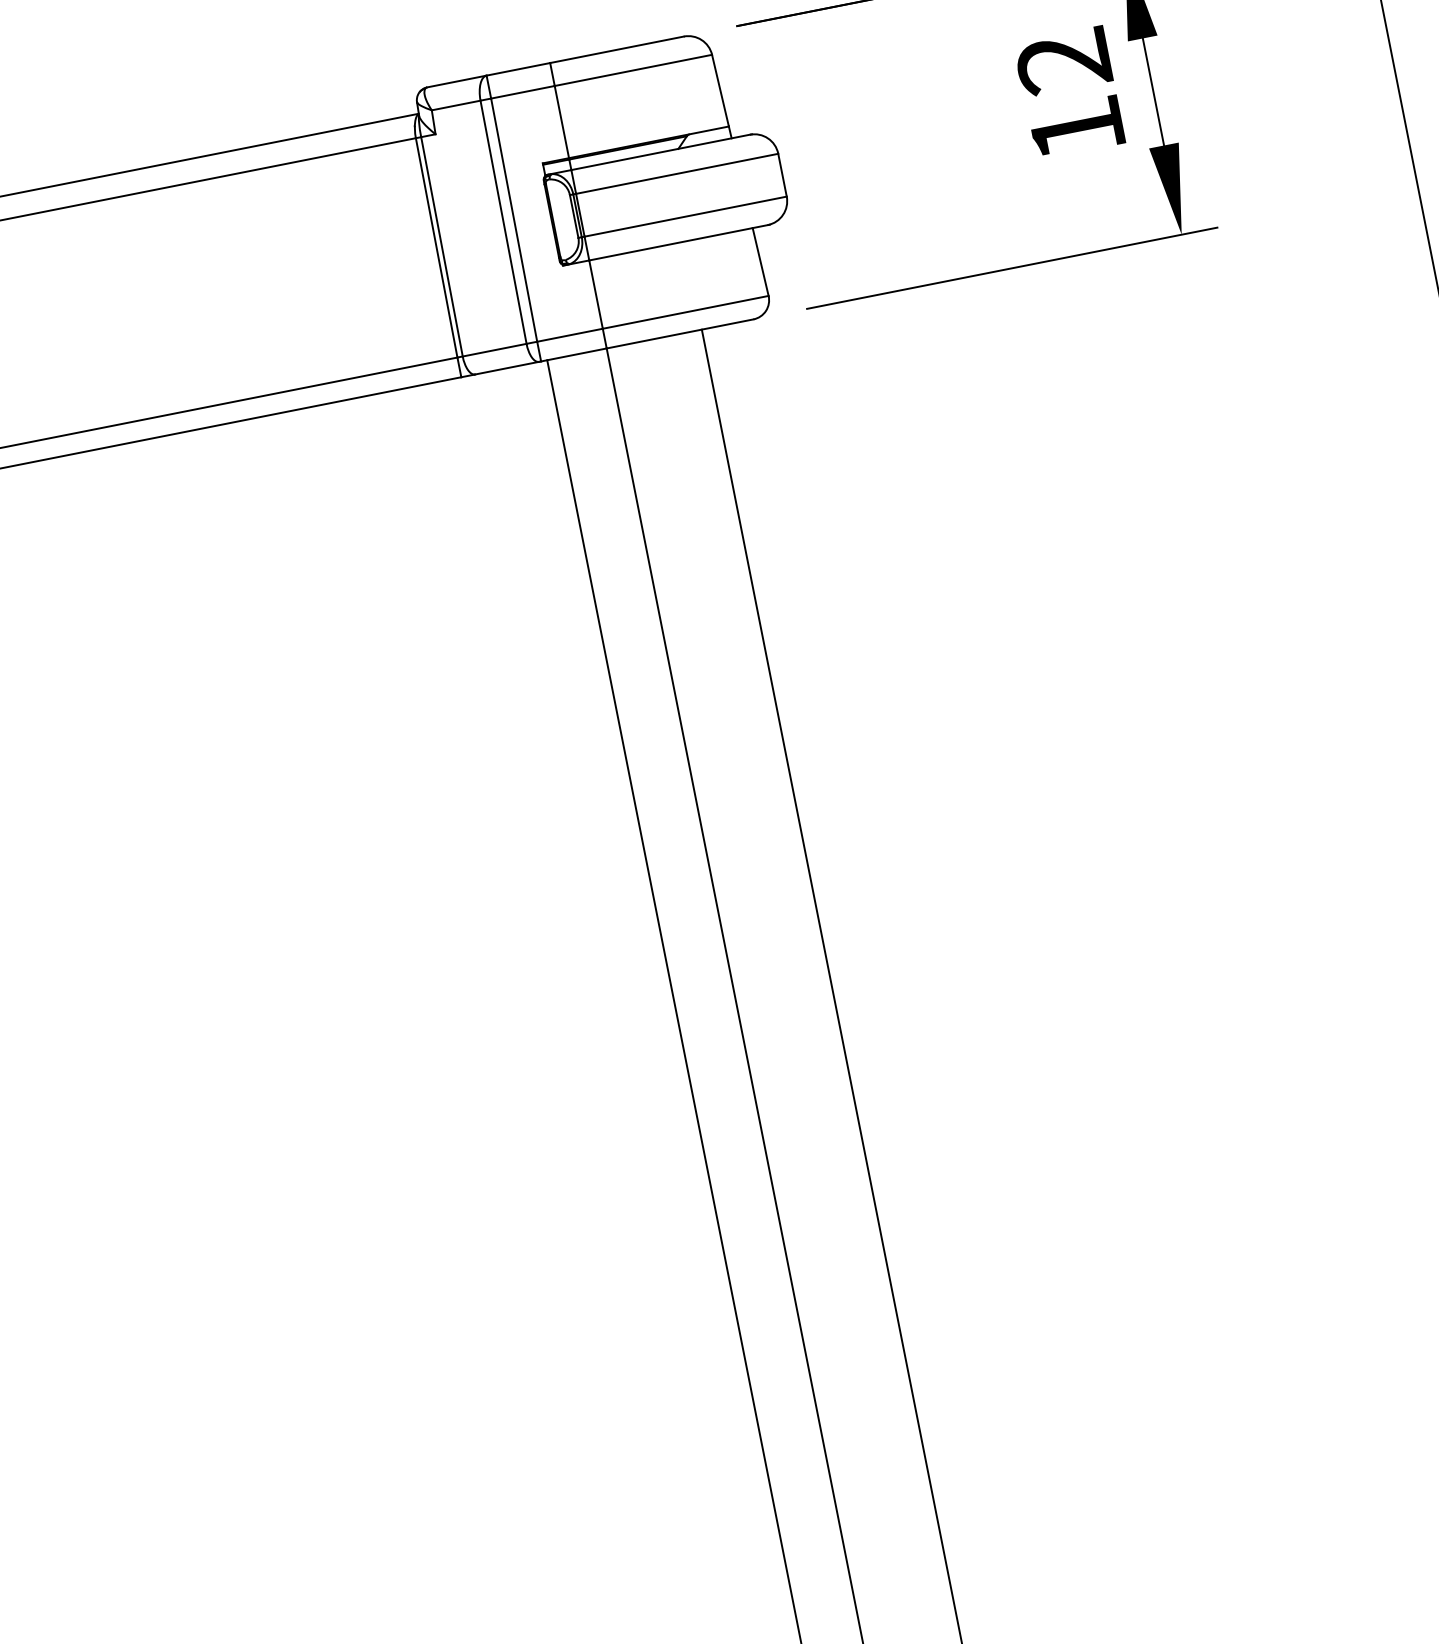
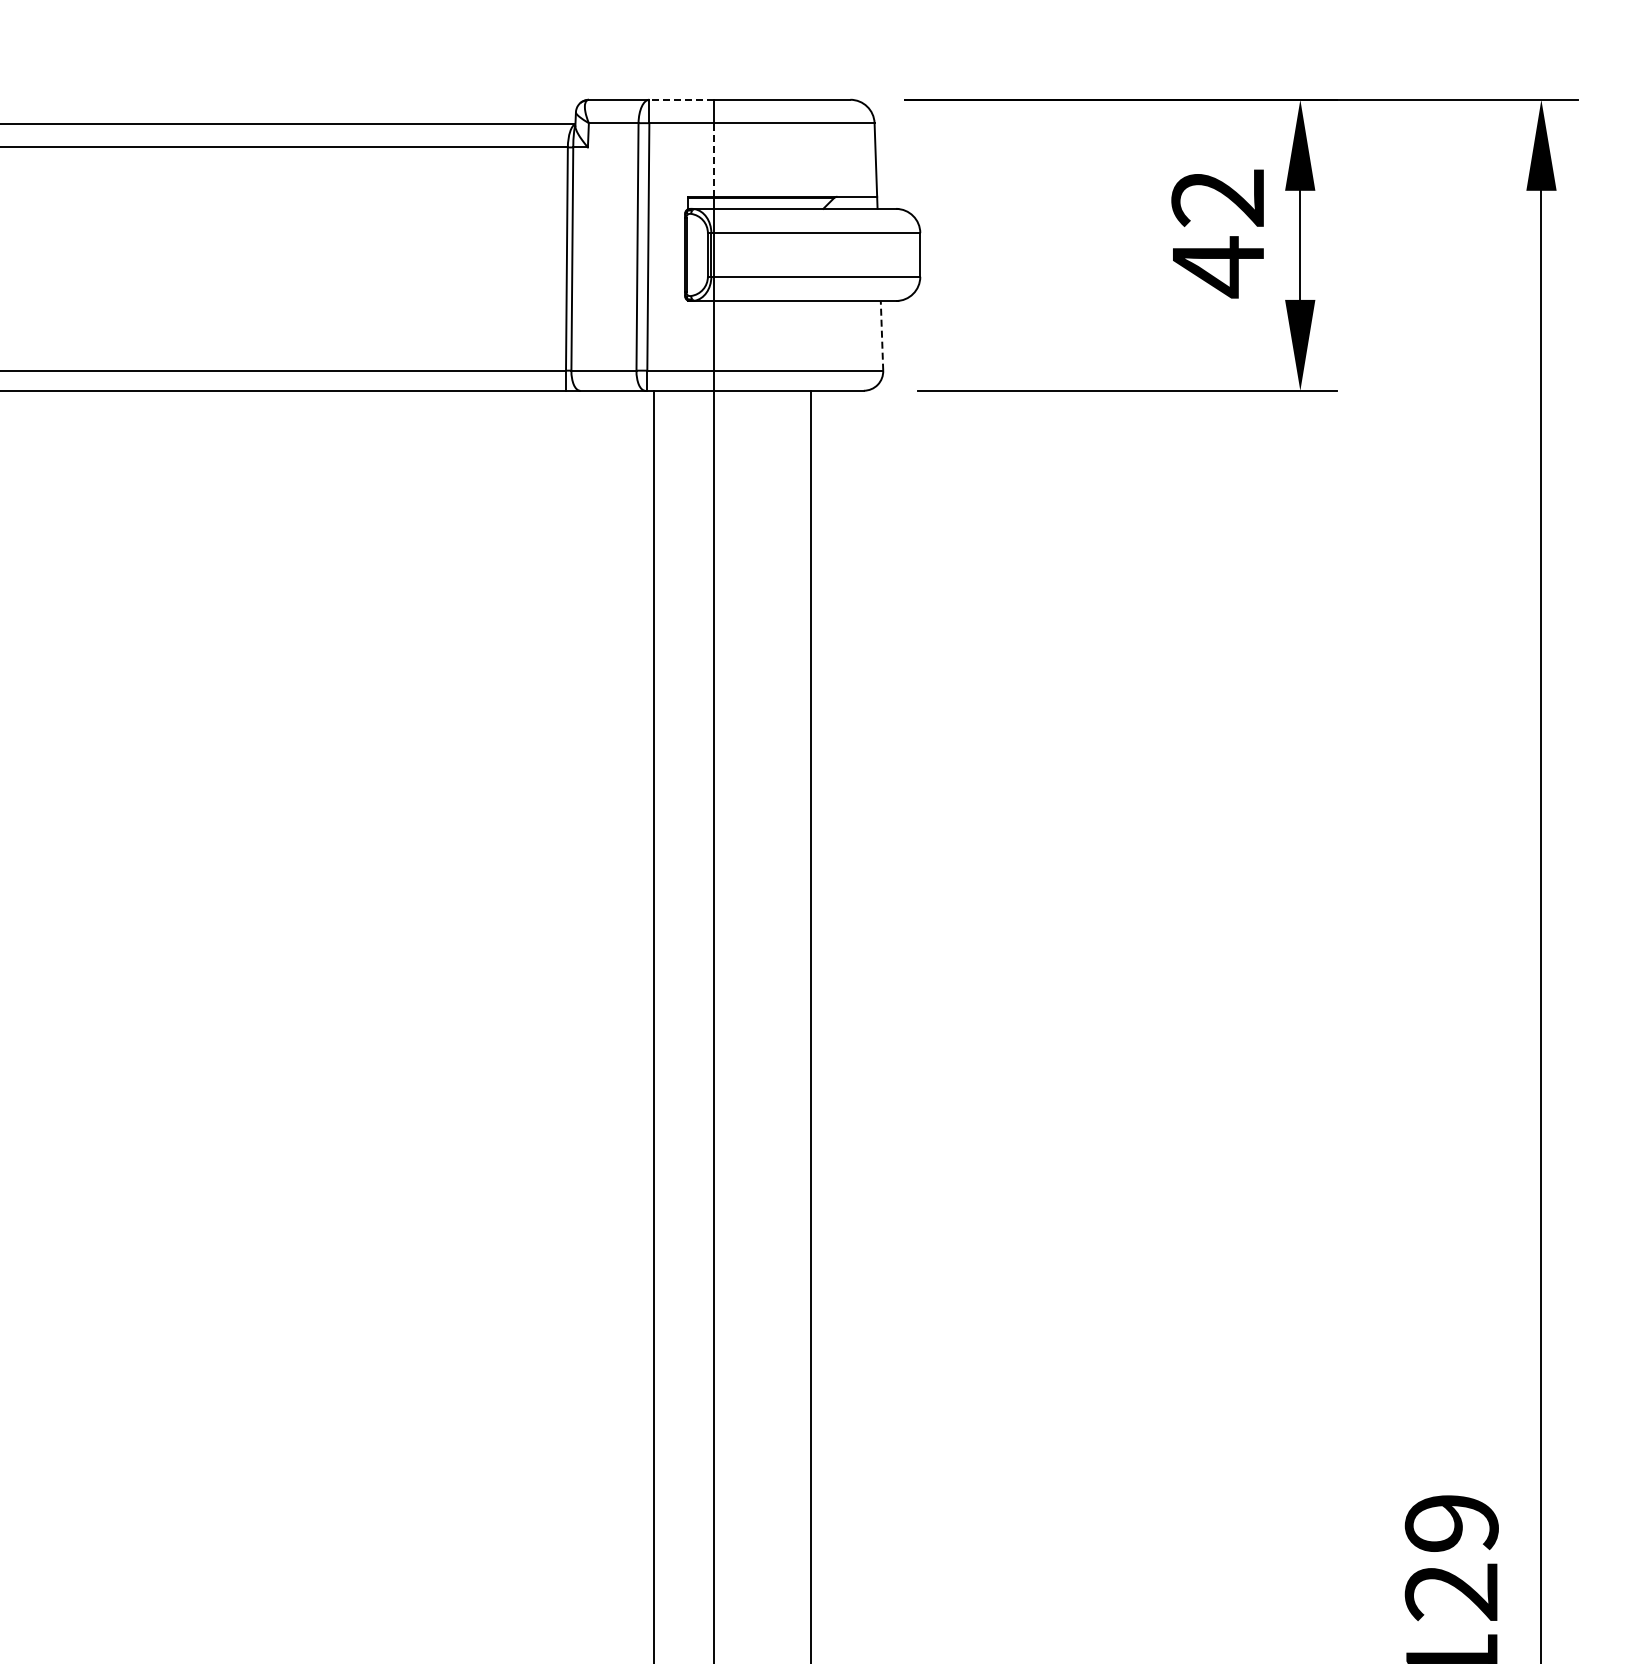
line: (518, 69) -> (681, 99), solid -> dashed
line: (562, 121) -> (714, 159), solid -> dashed
text: (1077, 129) -> (1218, 267), 12 -> 42
line: (761, 261) -> (882, 335), solid -> dashed

